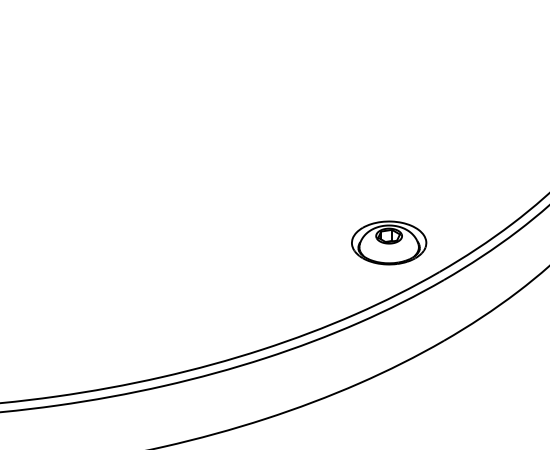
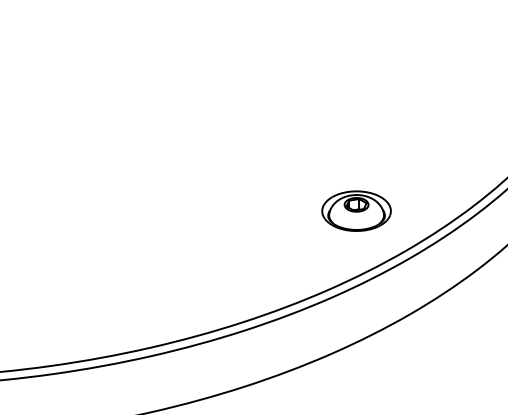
part: (389, 242) -> (356, 210), moved

